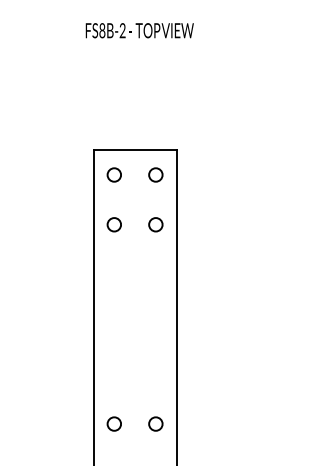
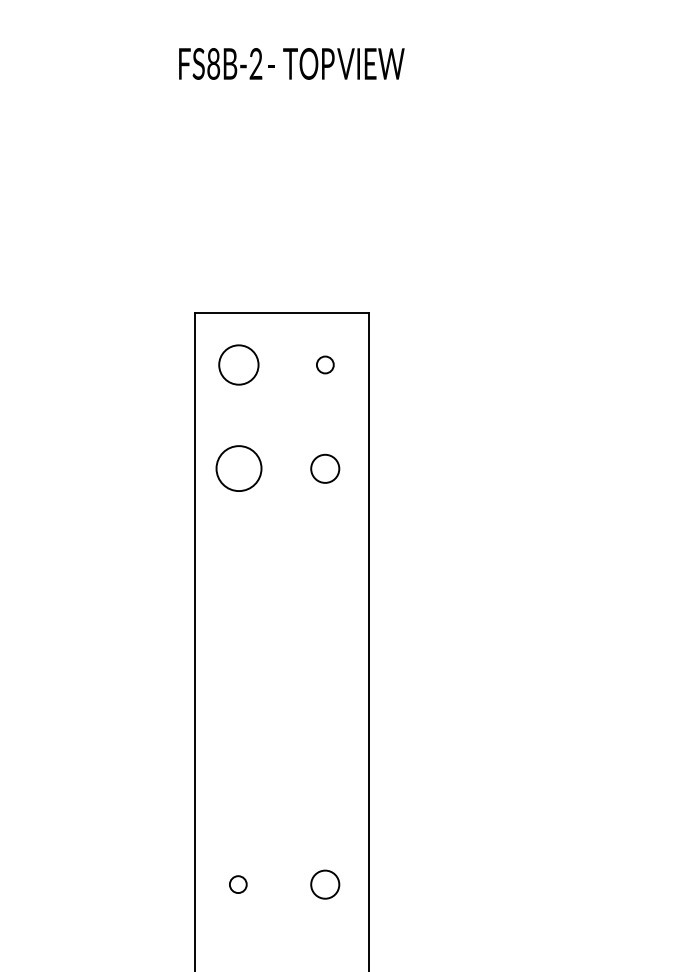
circle: (113, 174) -> (236, 363), size x1.4
circle: (155, 174) -> (324, 363), size x0.6
circle: (113, 224) -> (236, 468), size x1.6
circle: (113, 423) -> (236, 883), size x0.6

